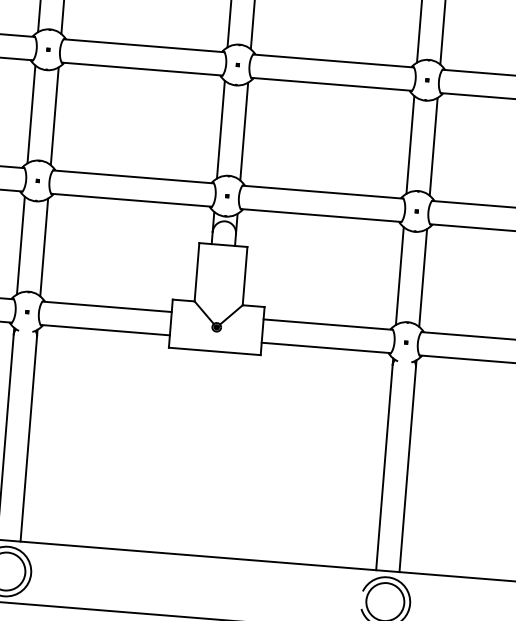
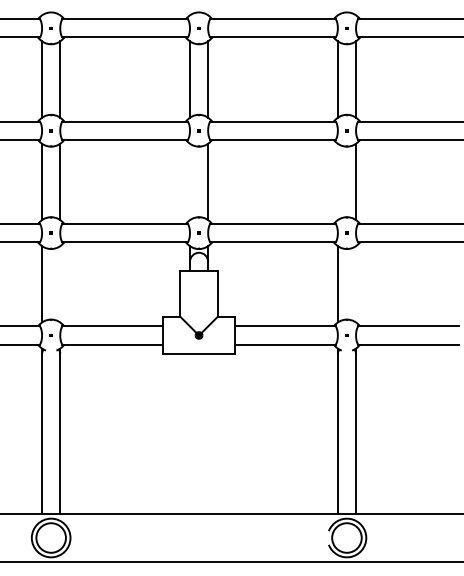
line: (220, 129) -> (189, 181), removed
line: (409, 144) -> (337, 181), removed
line: (44, 247) -> (60, 284), removed
line: (423, 278) -> (356, 284), removed

